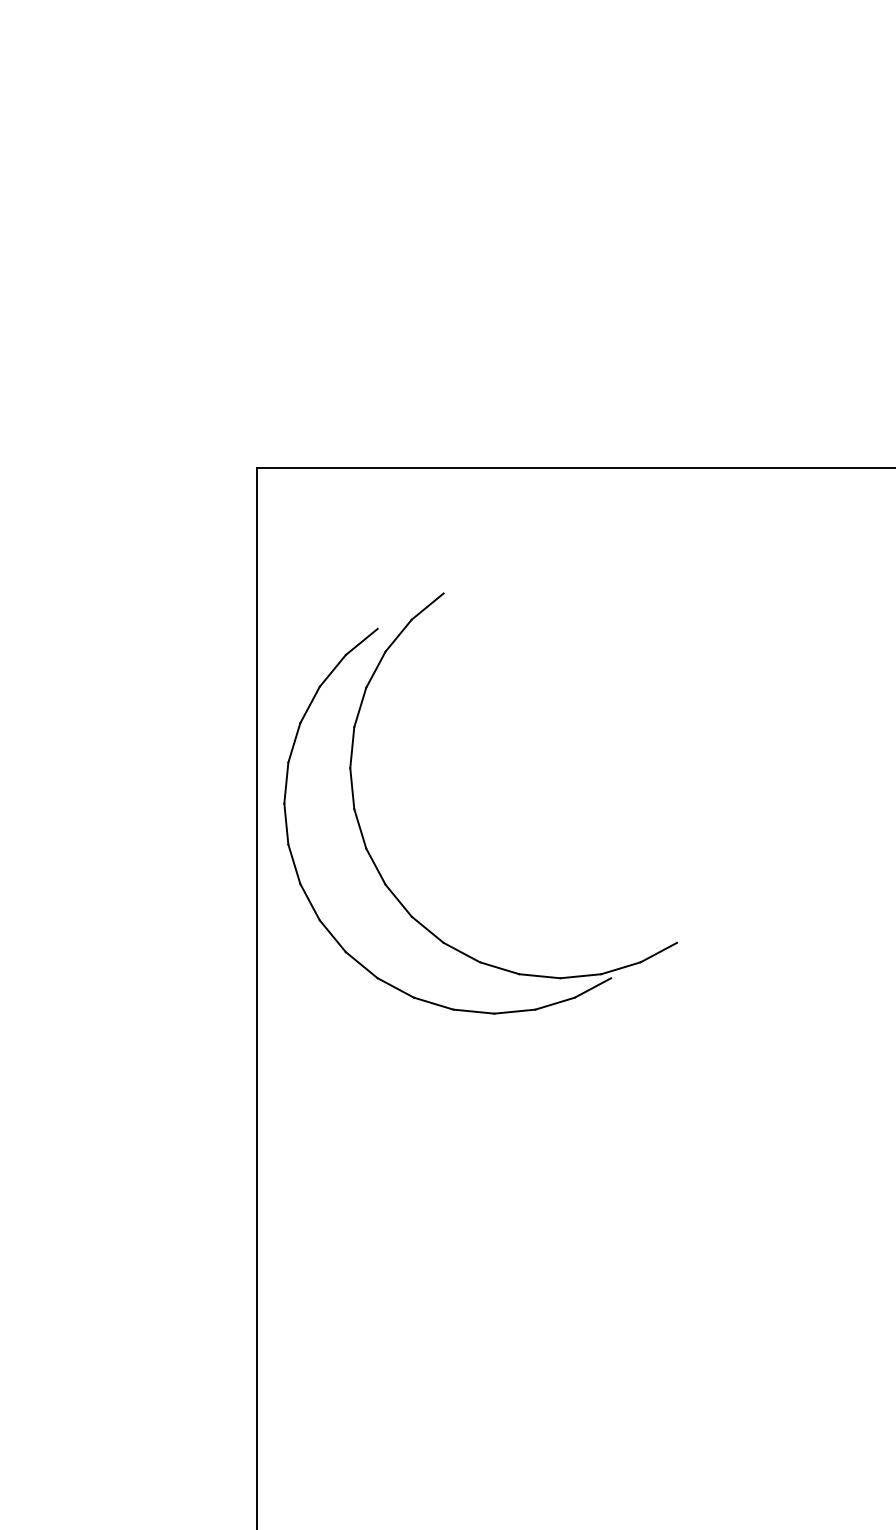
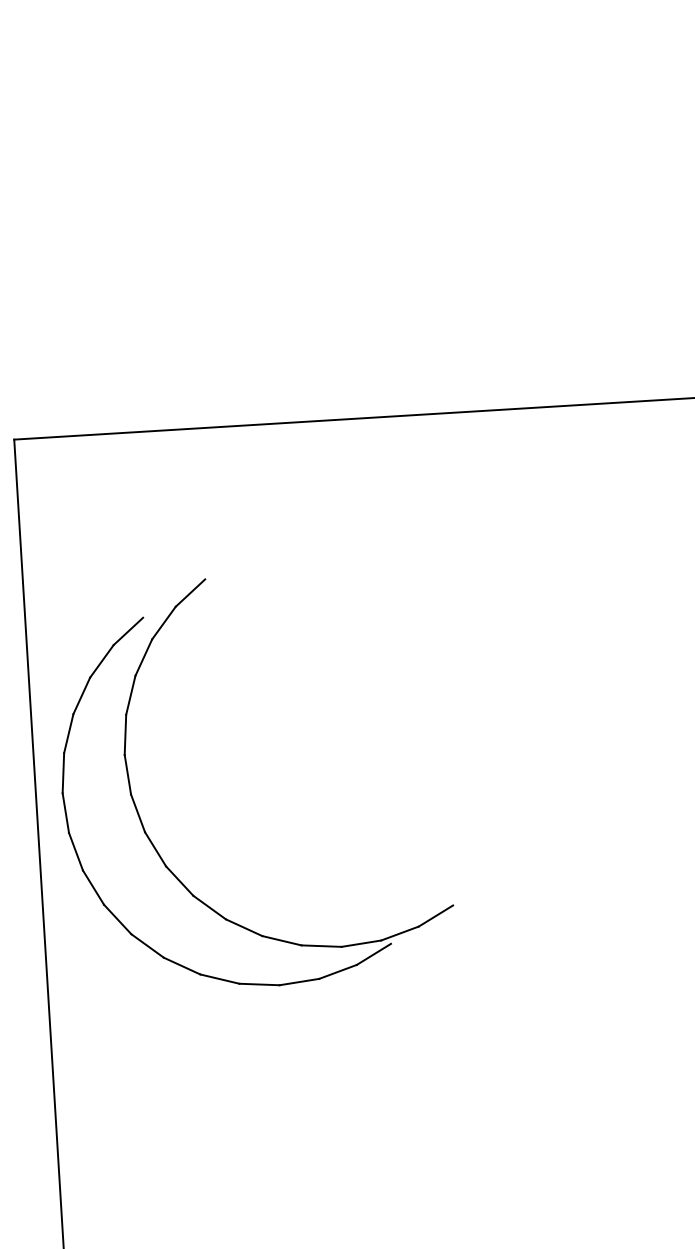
part: (372, 857) -> (151, 840), moved

